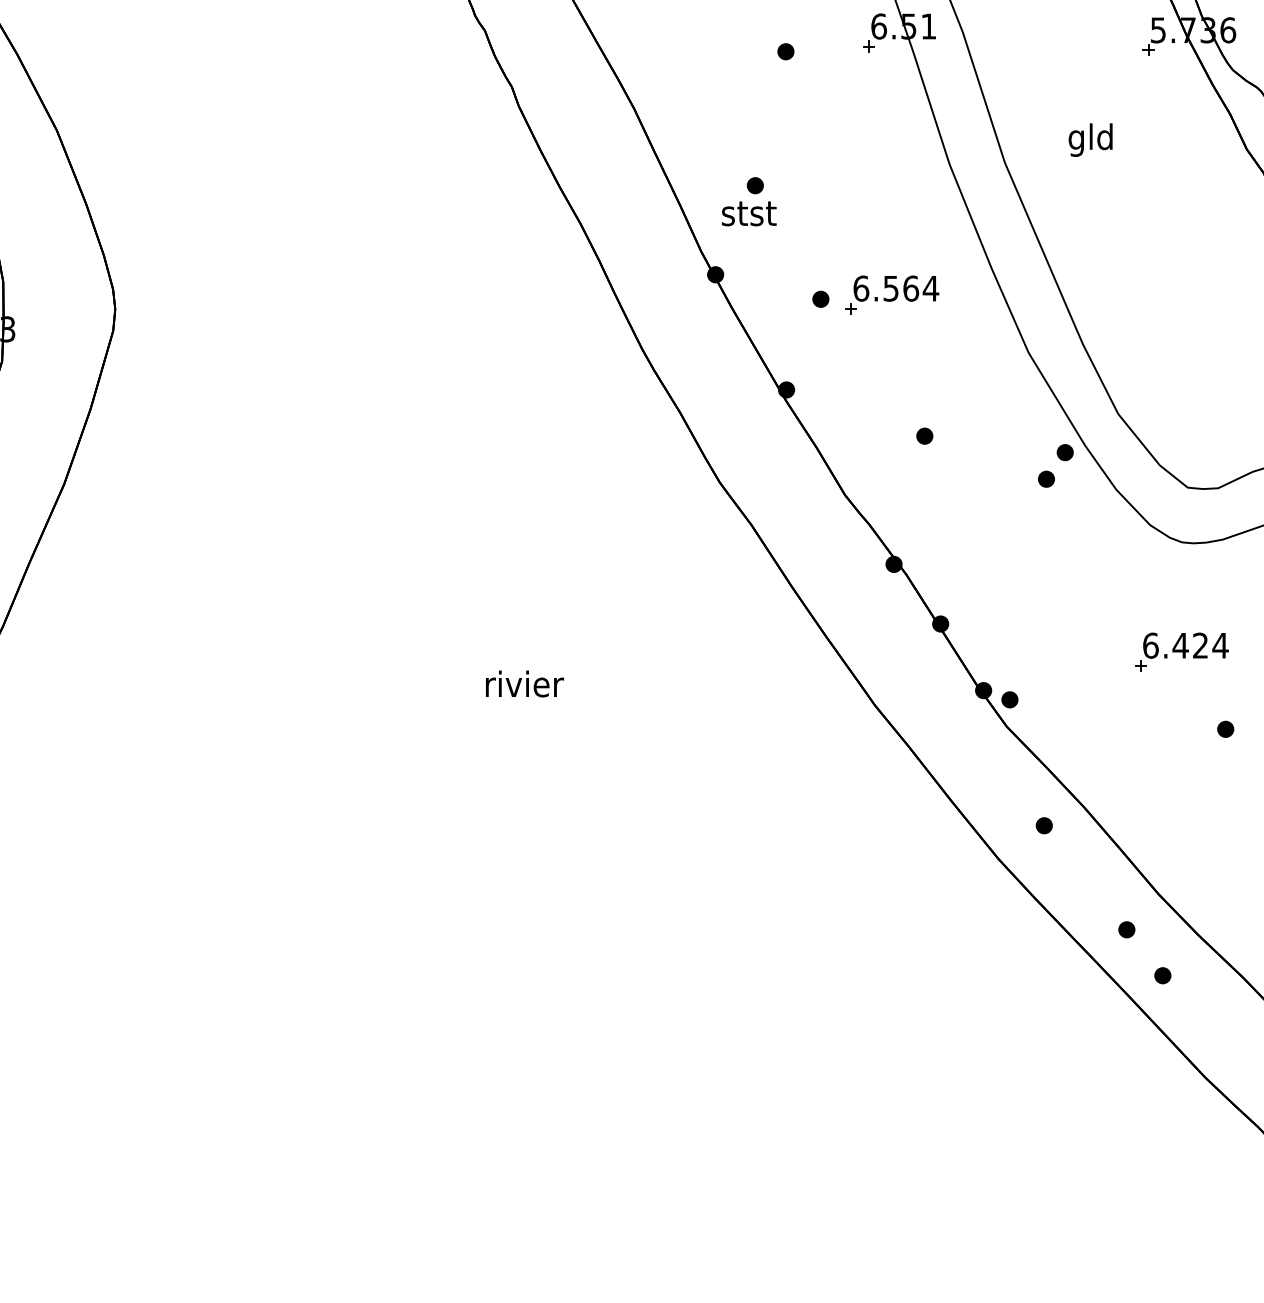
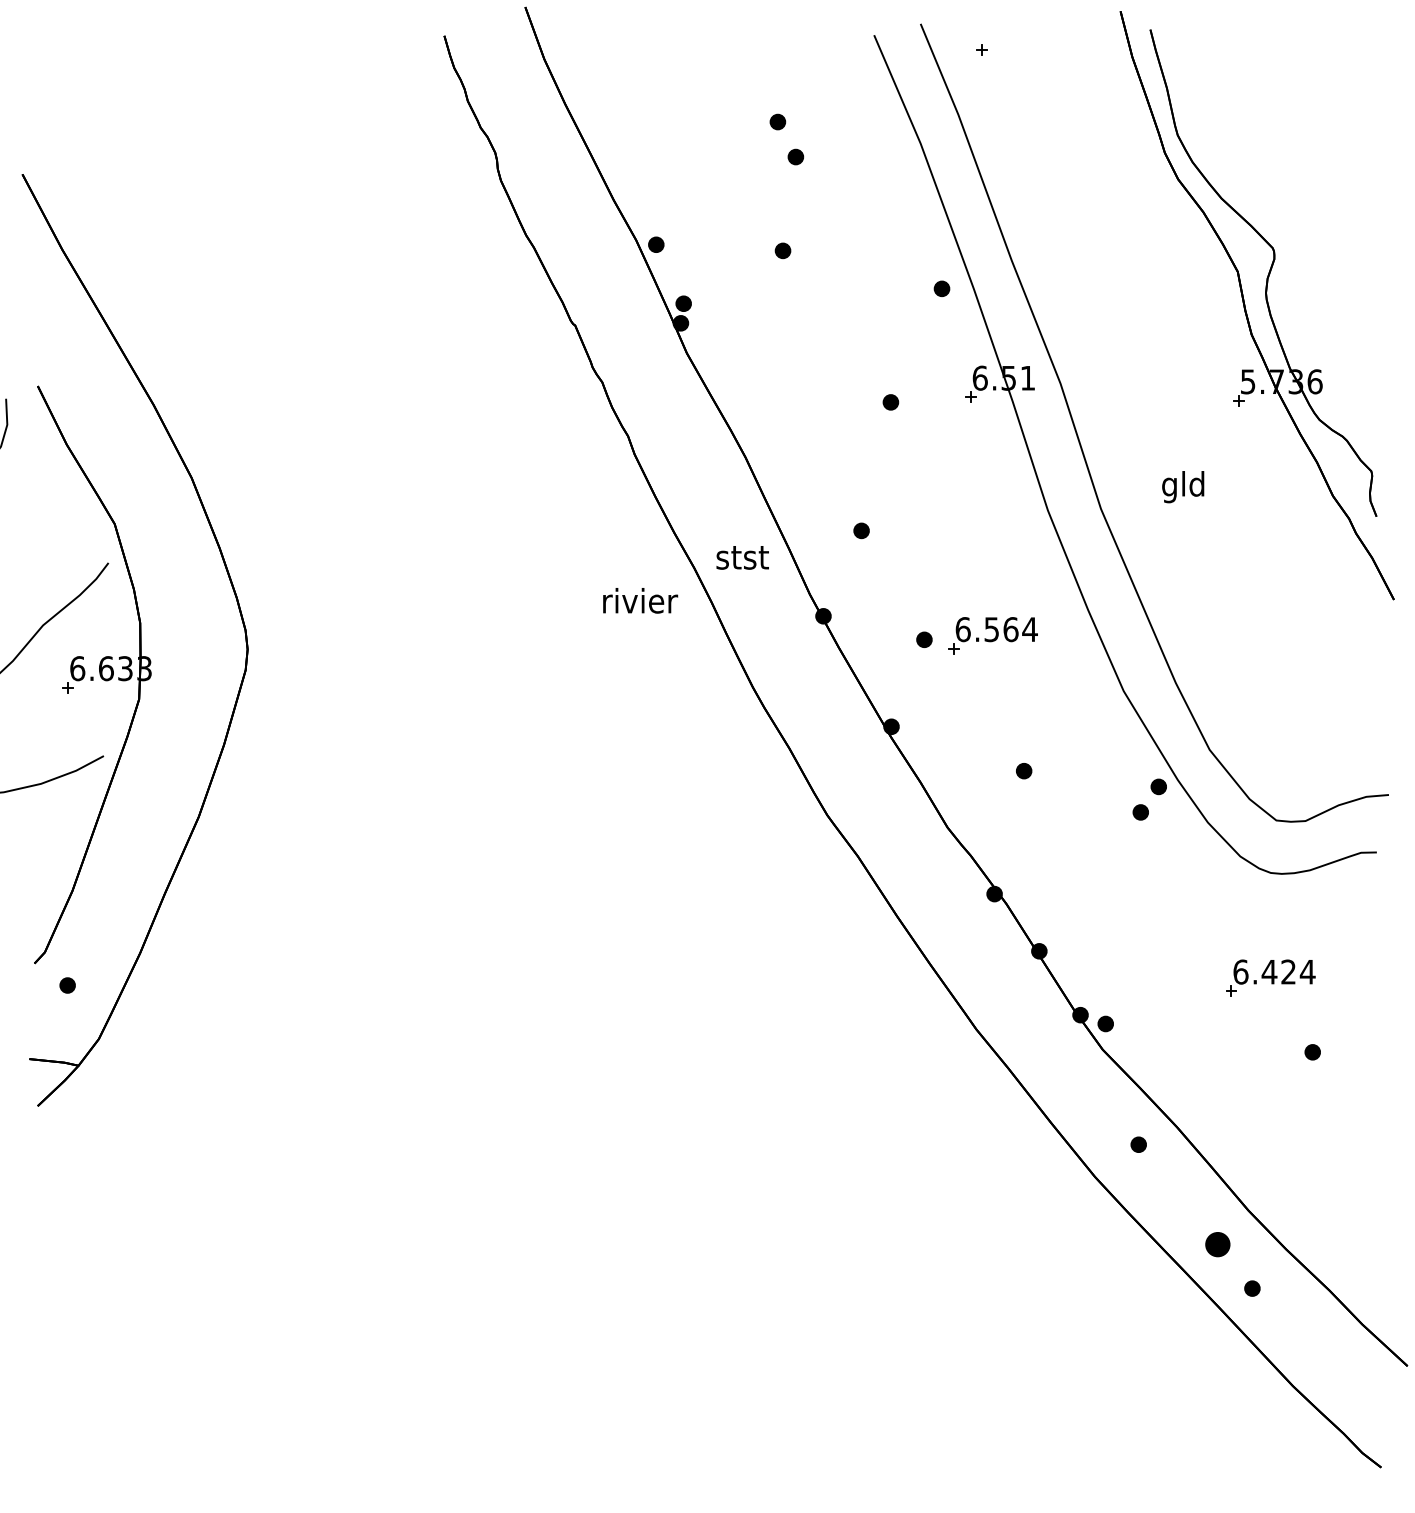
text: (749, 213) -> (742, 557), moved
text: (524, 683) -> (640, 600), moved
part: (1126, 929) -> (1217, 1244), size x1.6

